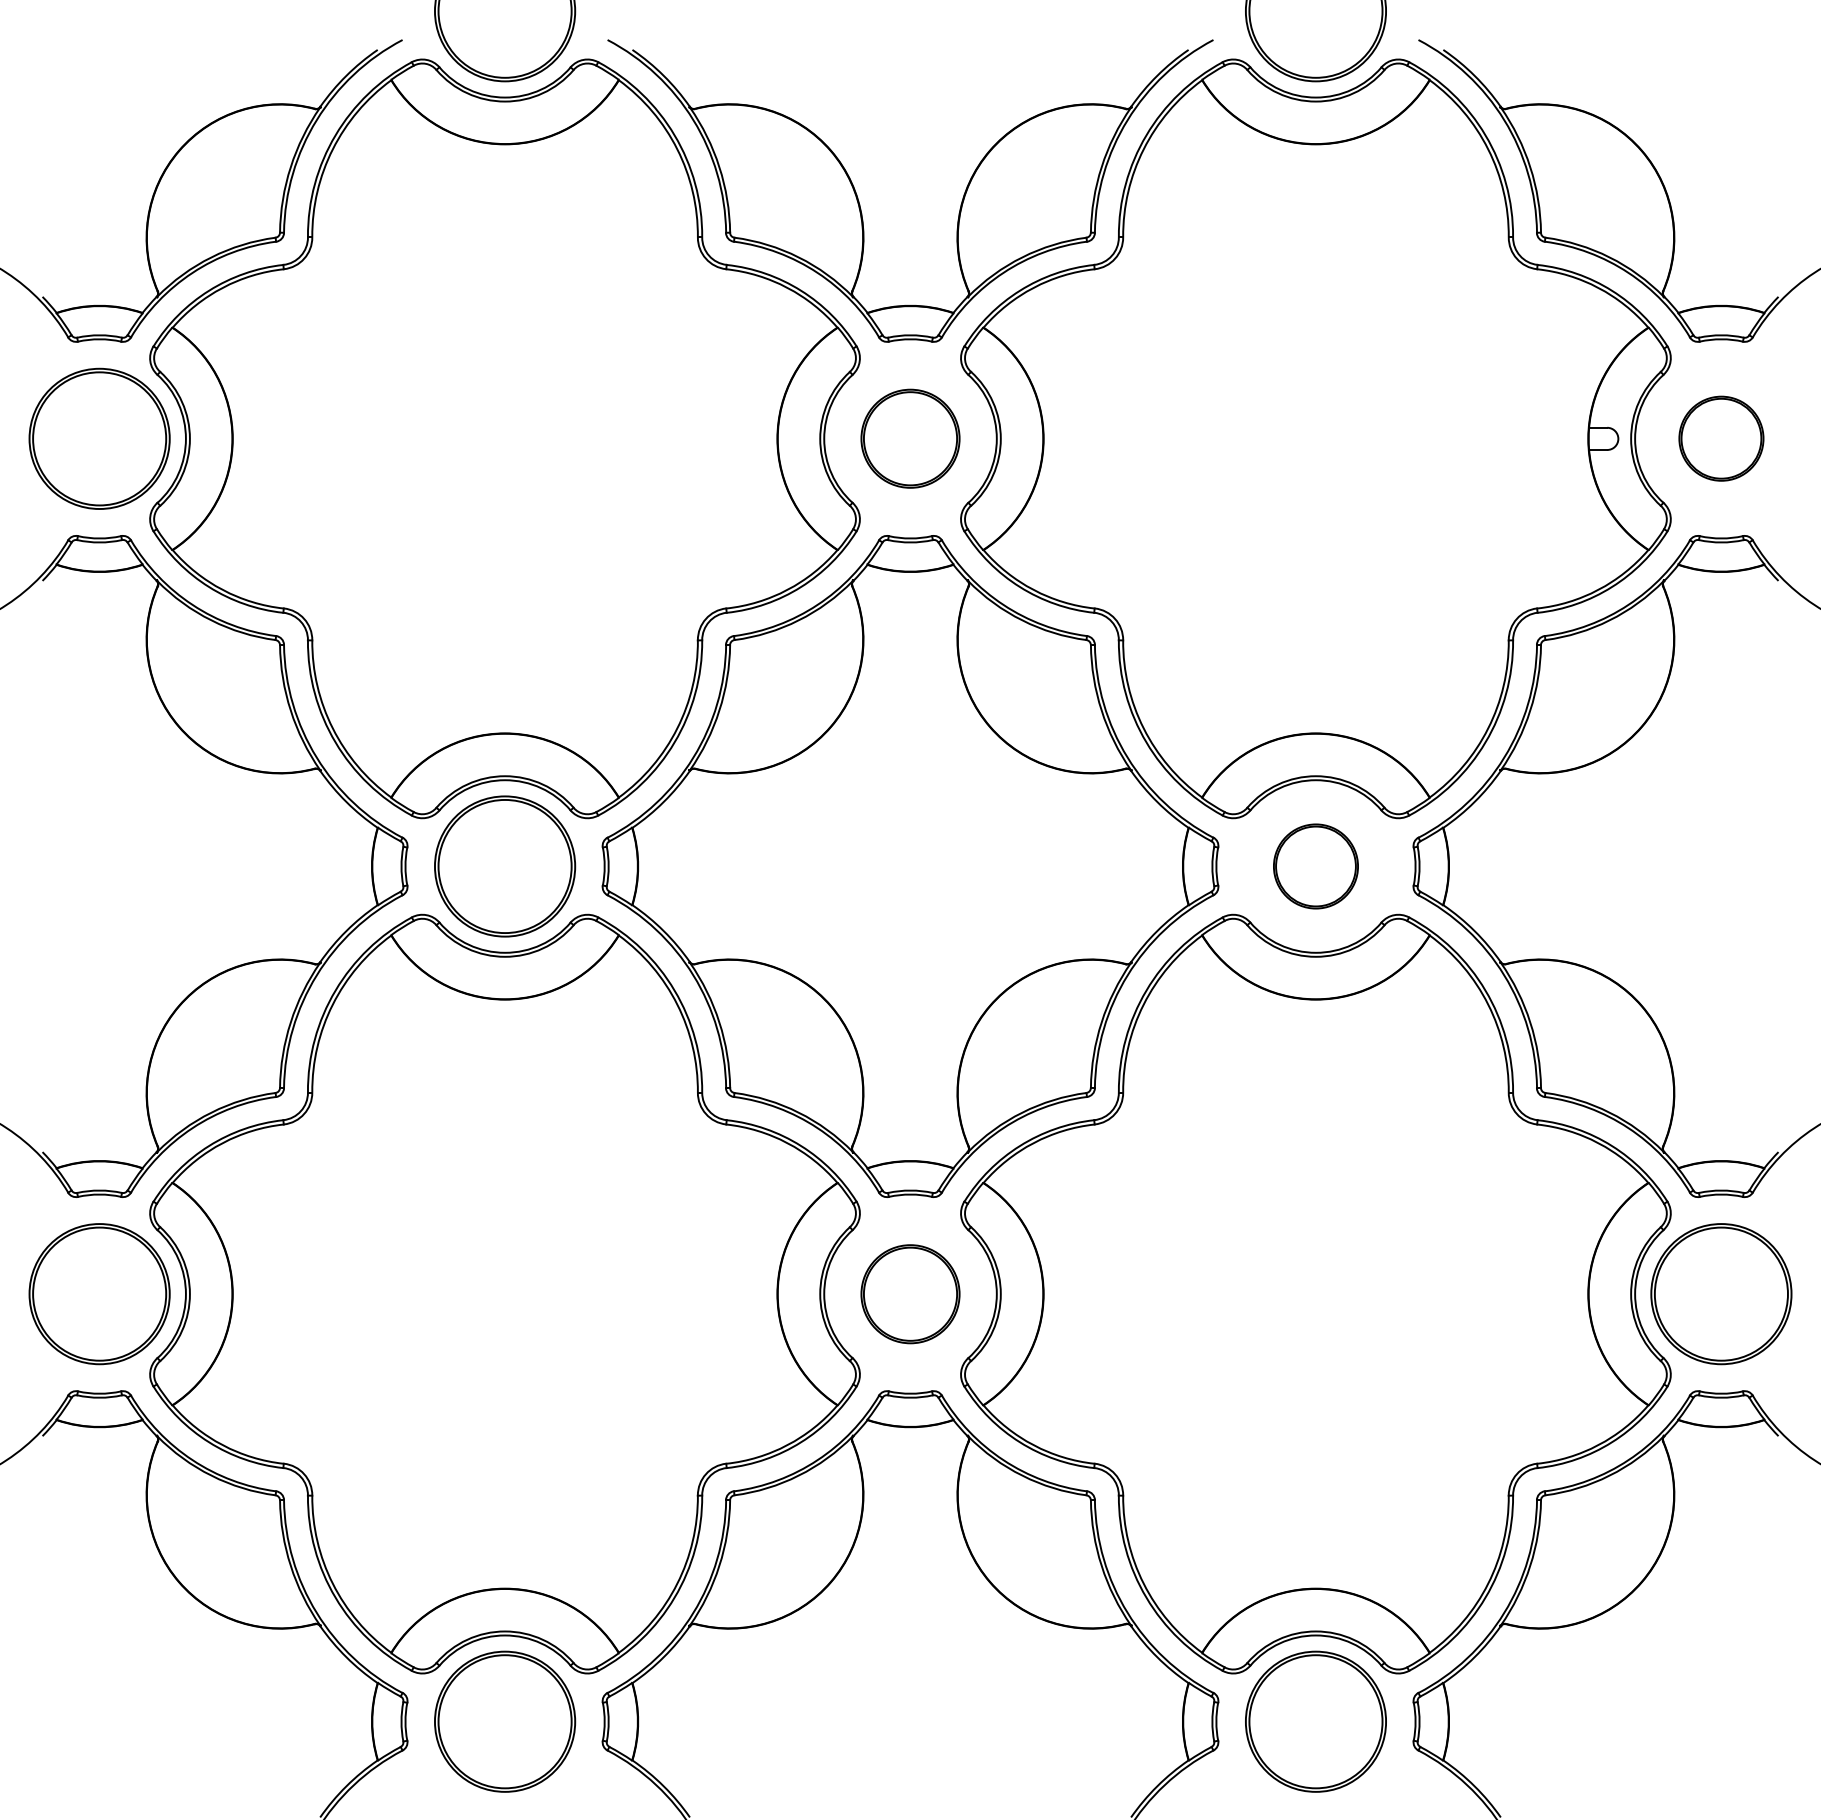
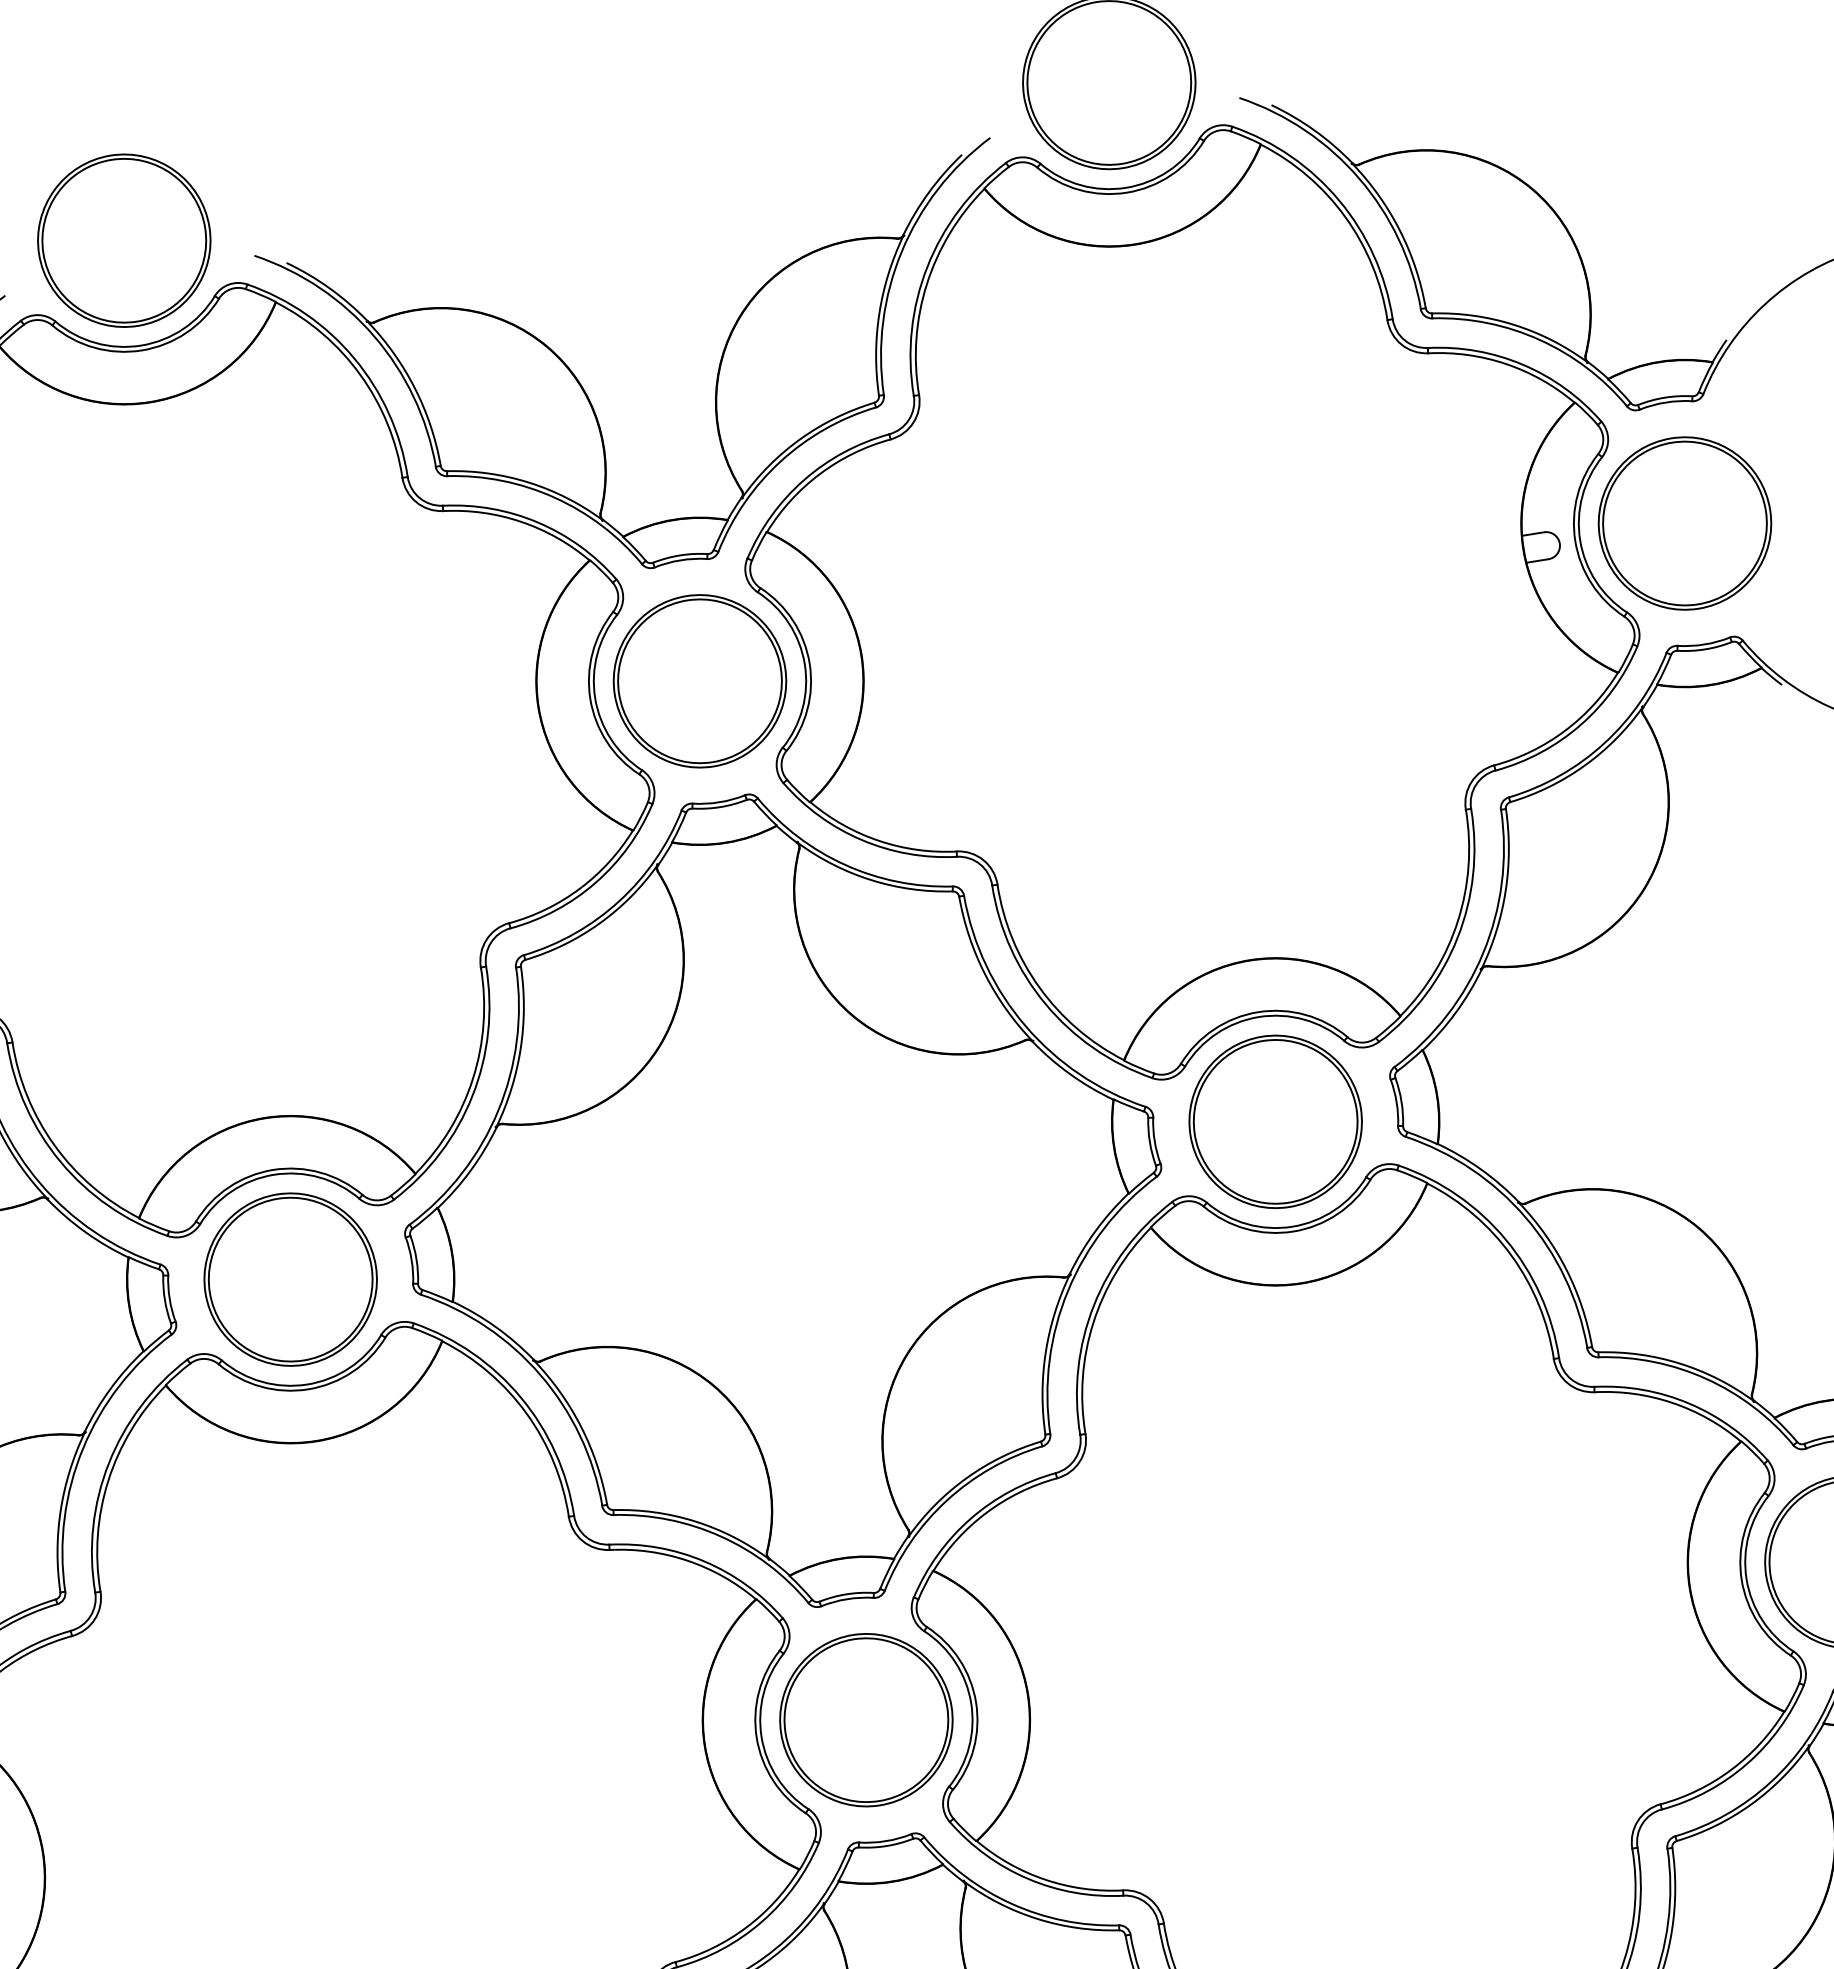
part: (910, 438) -> (699, 680), size x1.43
part: (1721, 438) -> (1685, 523), size x1.67
part: (1315, 866) -> (1275, 1121), size x1.67
part: (910, 1294) -> (866, 1720), size x1.43

